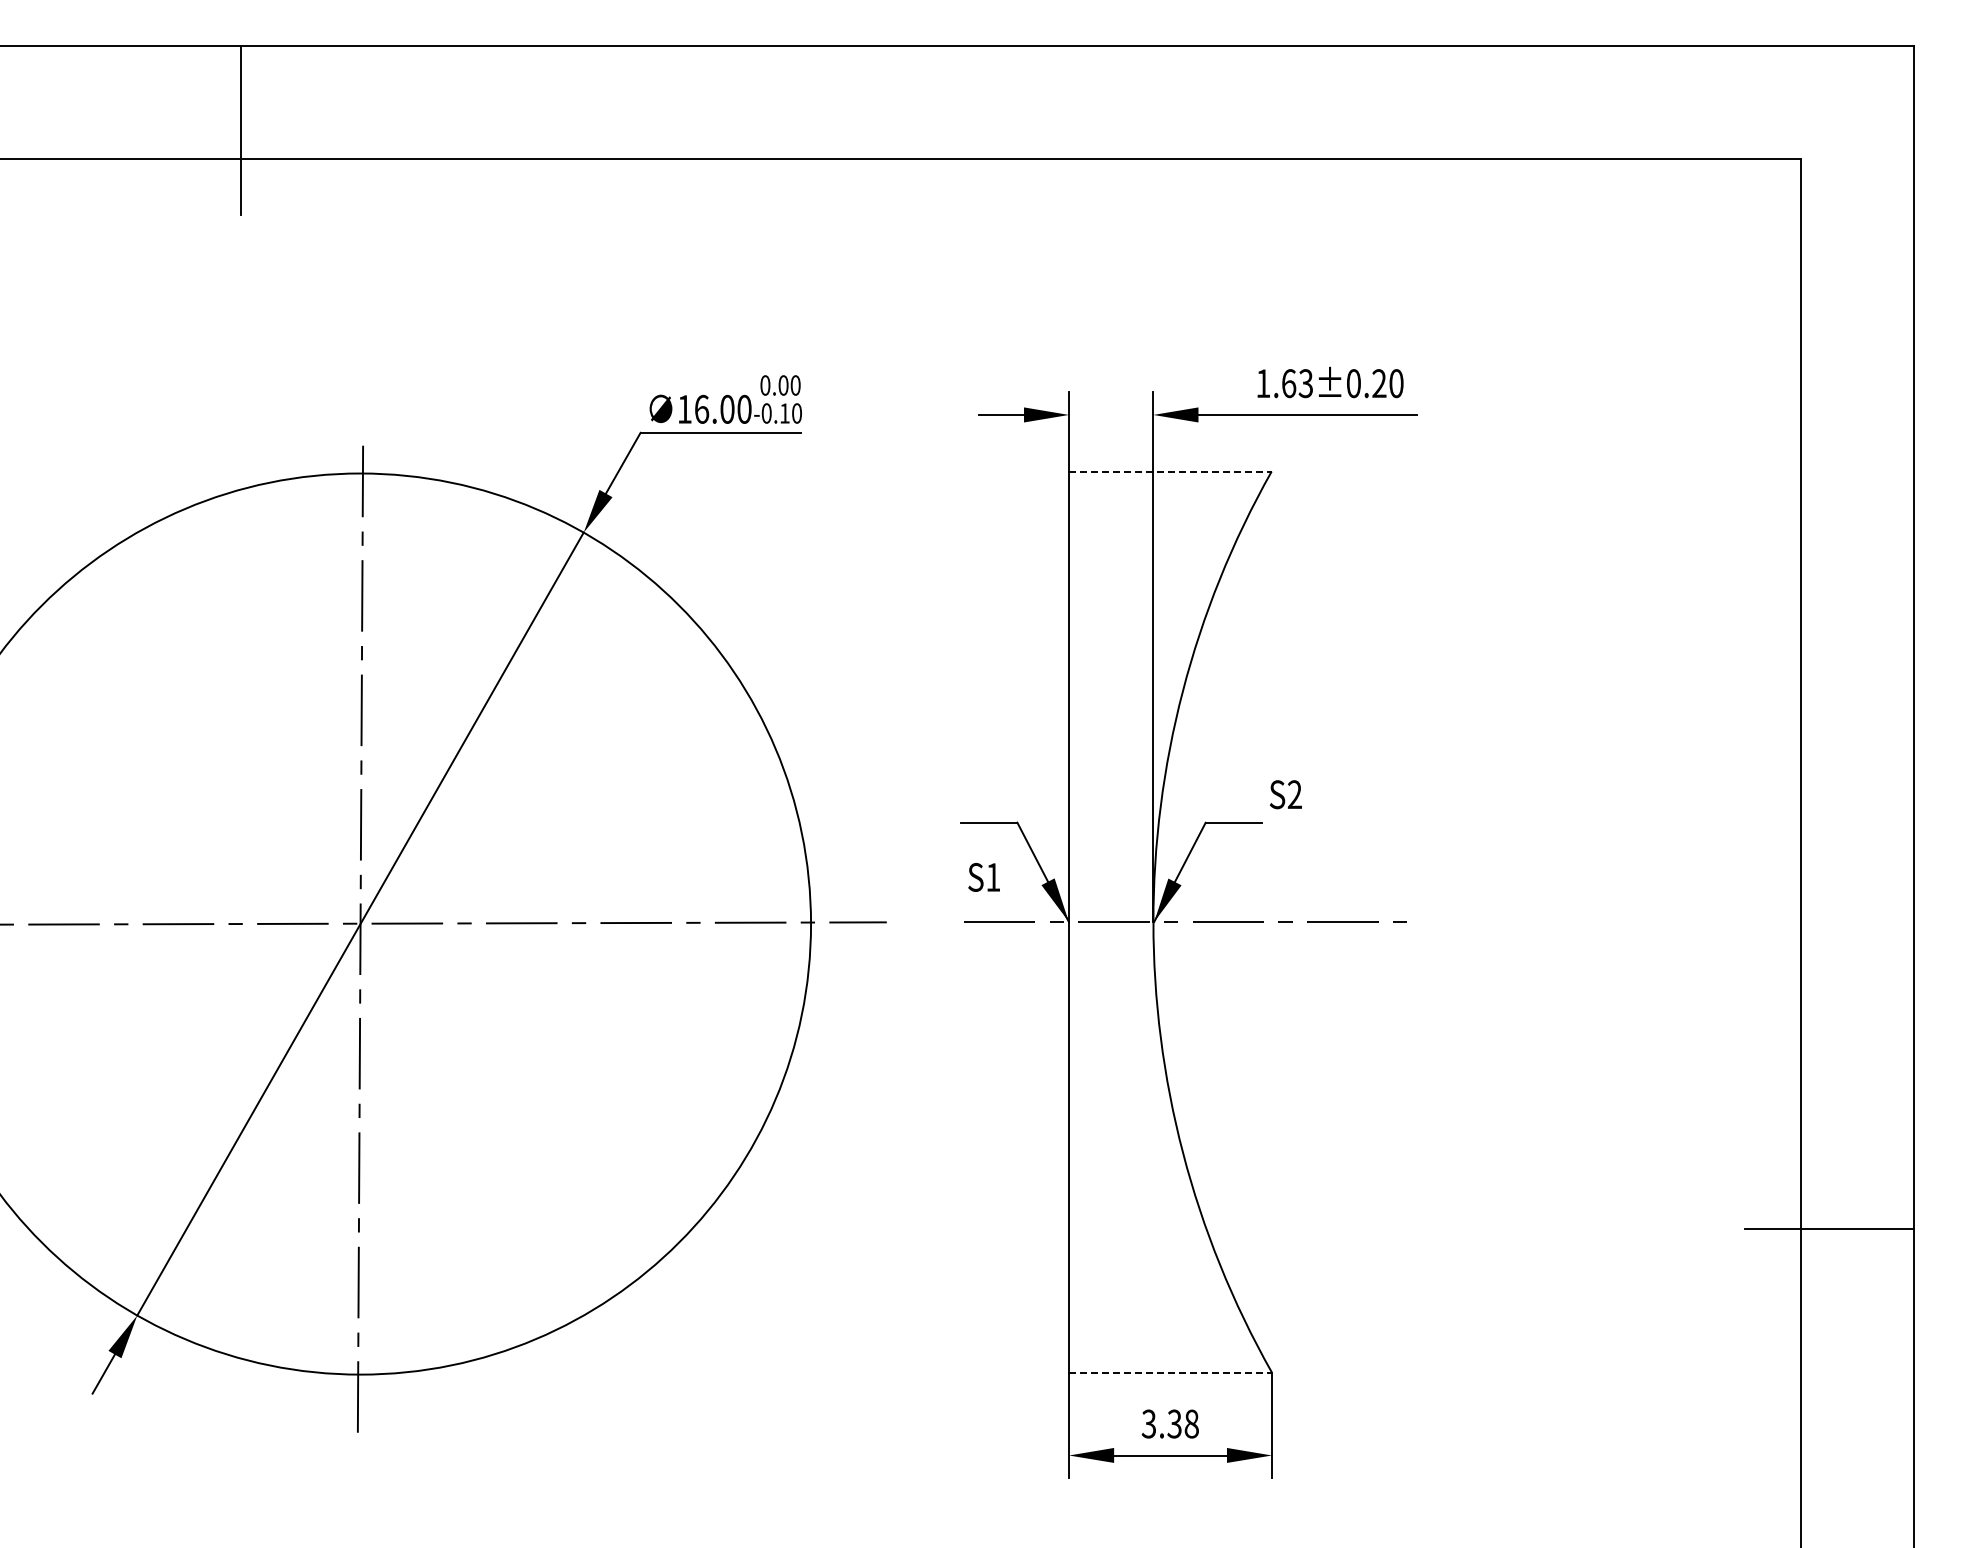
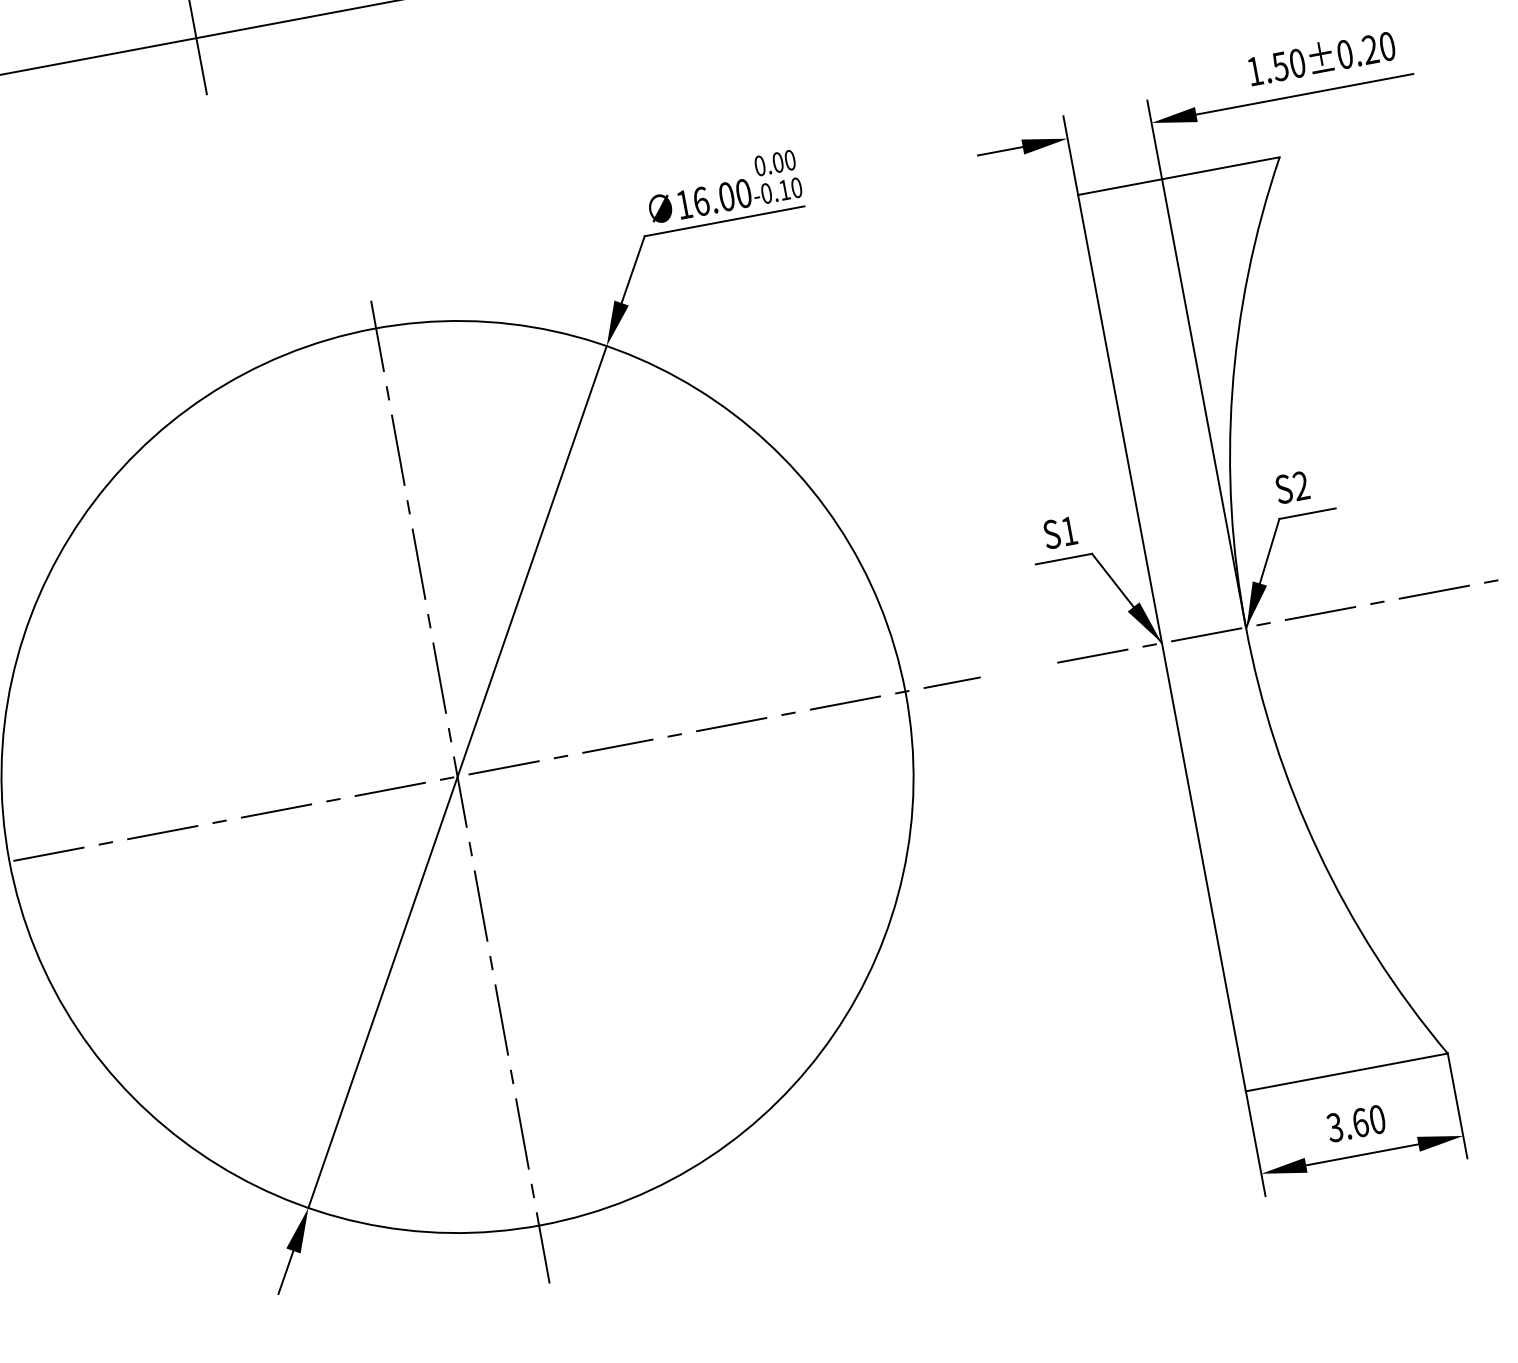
text: (1297, 383) -> (1288, 64), 1.63±0.20 -> 1.50±0.20
line: (1170, 471) -> (1179, 176), dashed -> solid
text: (1285, 794) -> (1291, 487), moved
text: (983, 877) -> (1059, 533), moved
line: (1171, 1372) -> (1347, 1072), dashed -> solid
text: (1182, 1423) -> (1368, 1120), 3.38 -> 3.60

